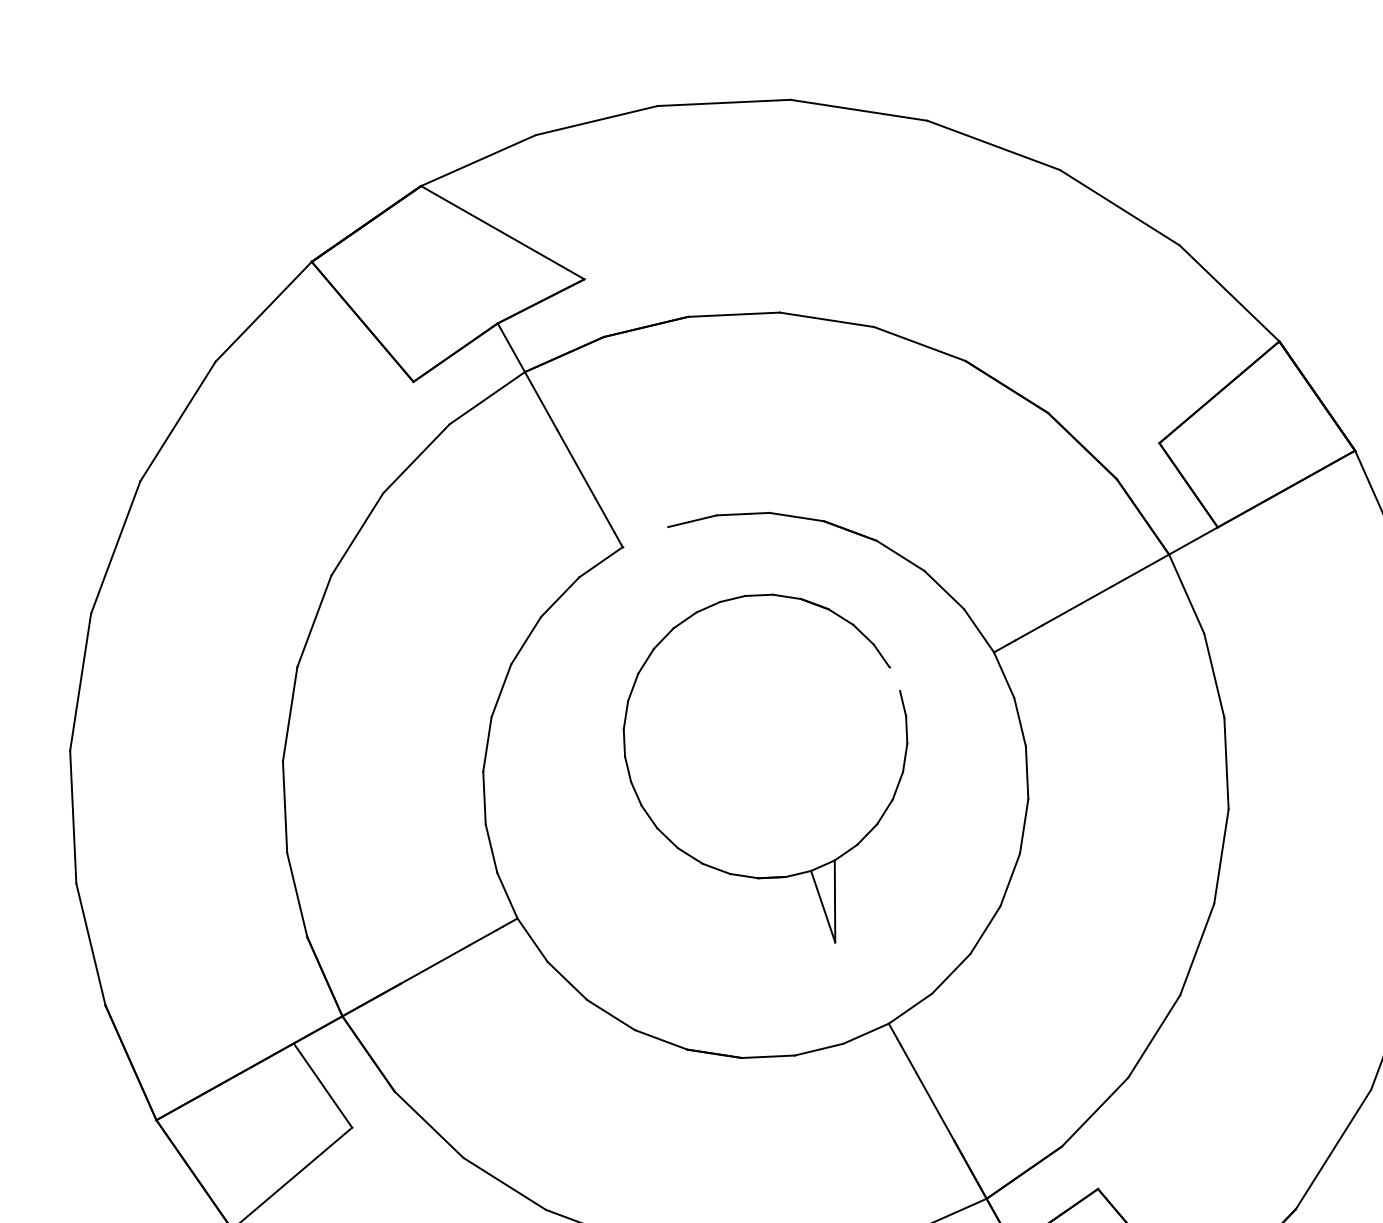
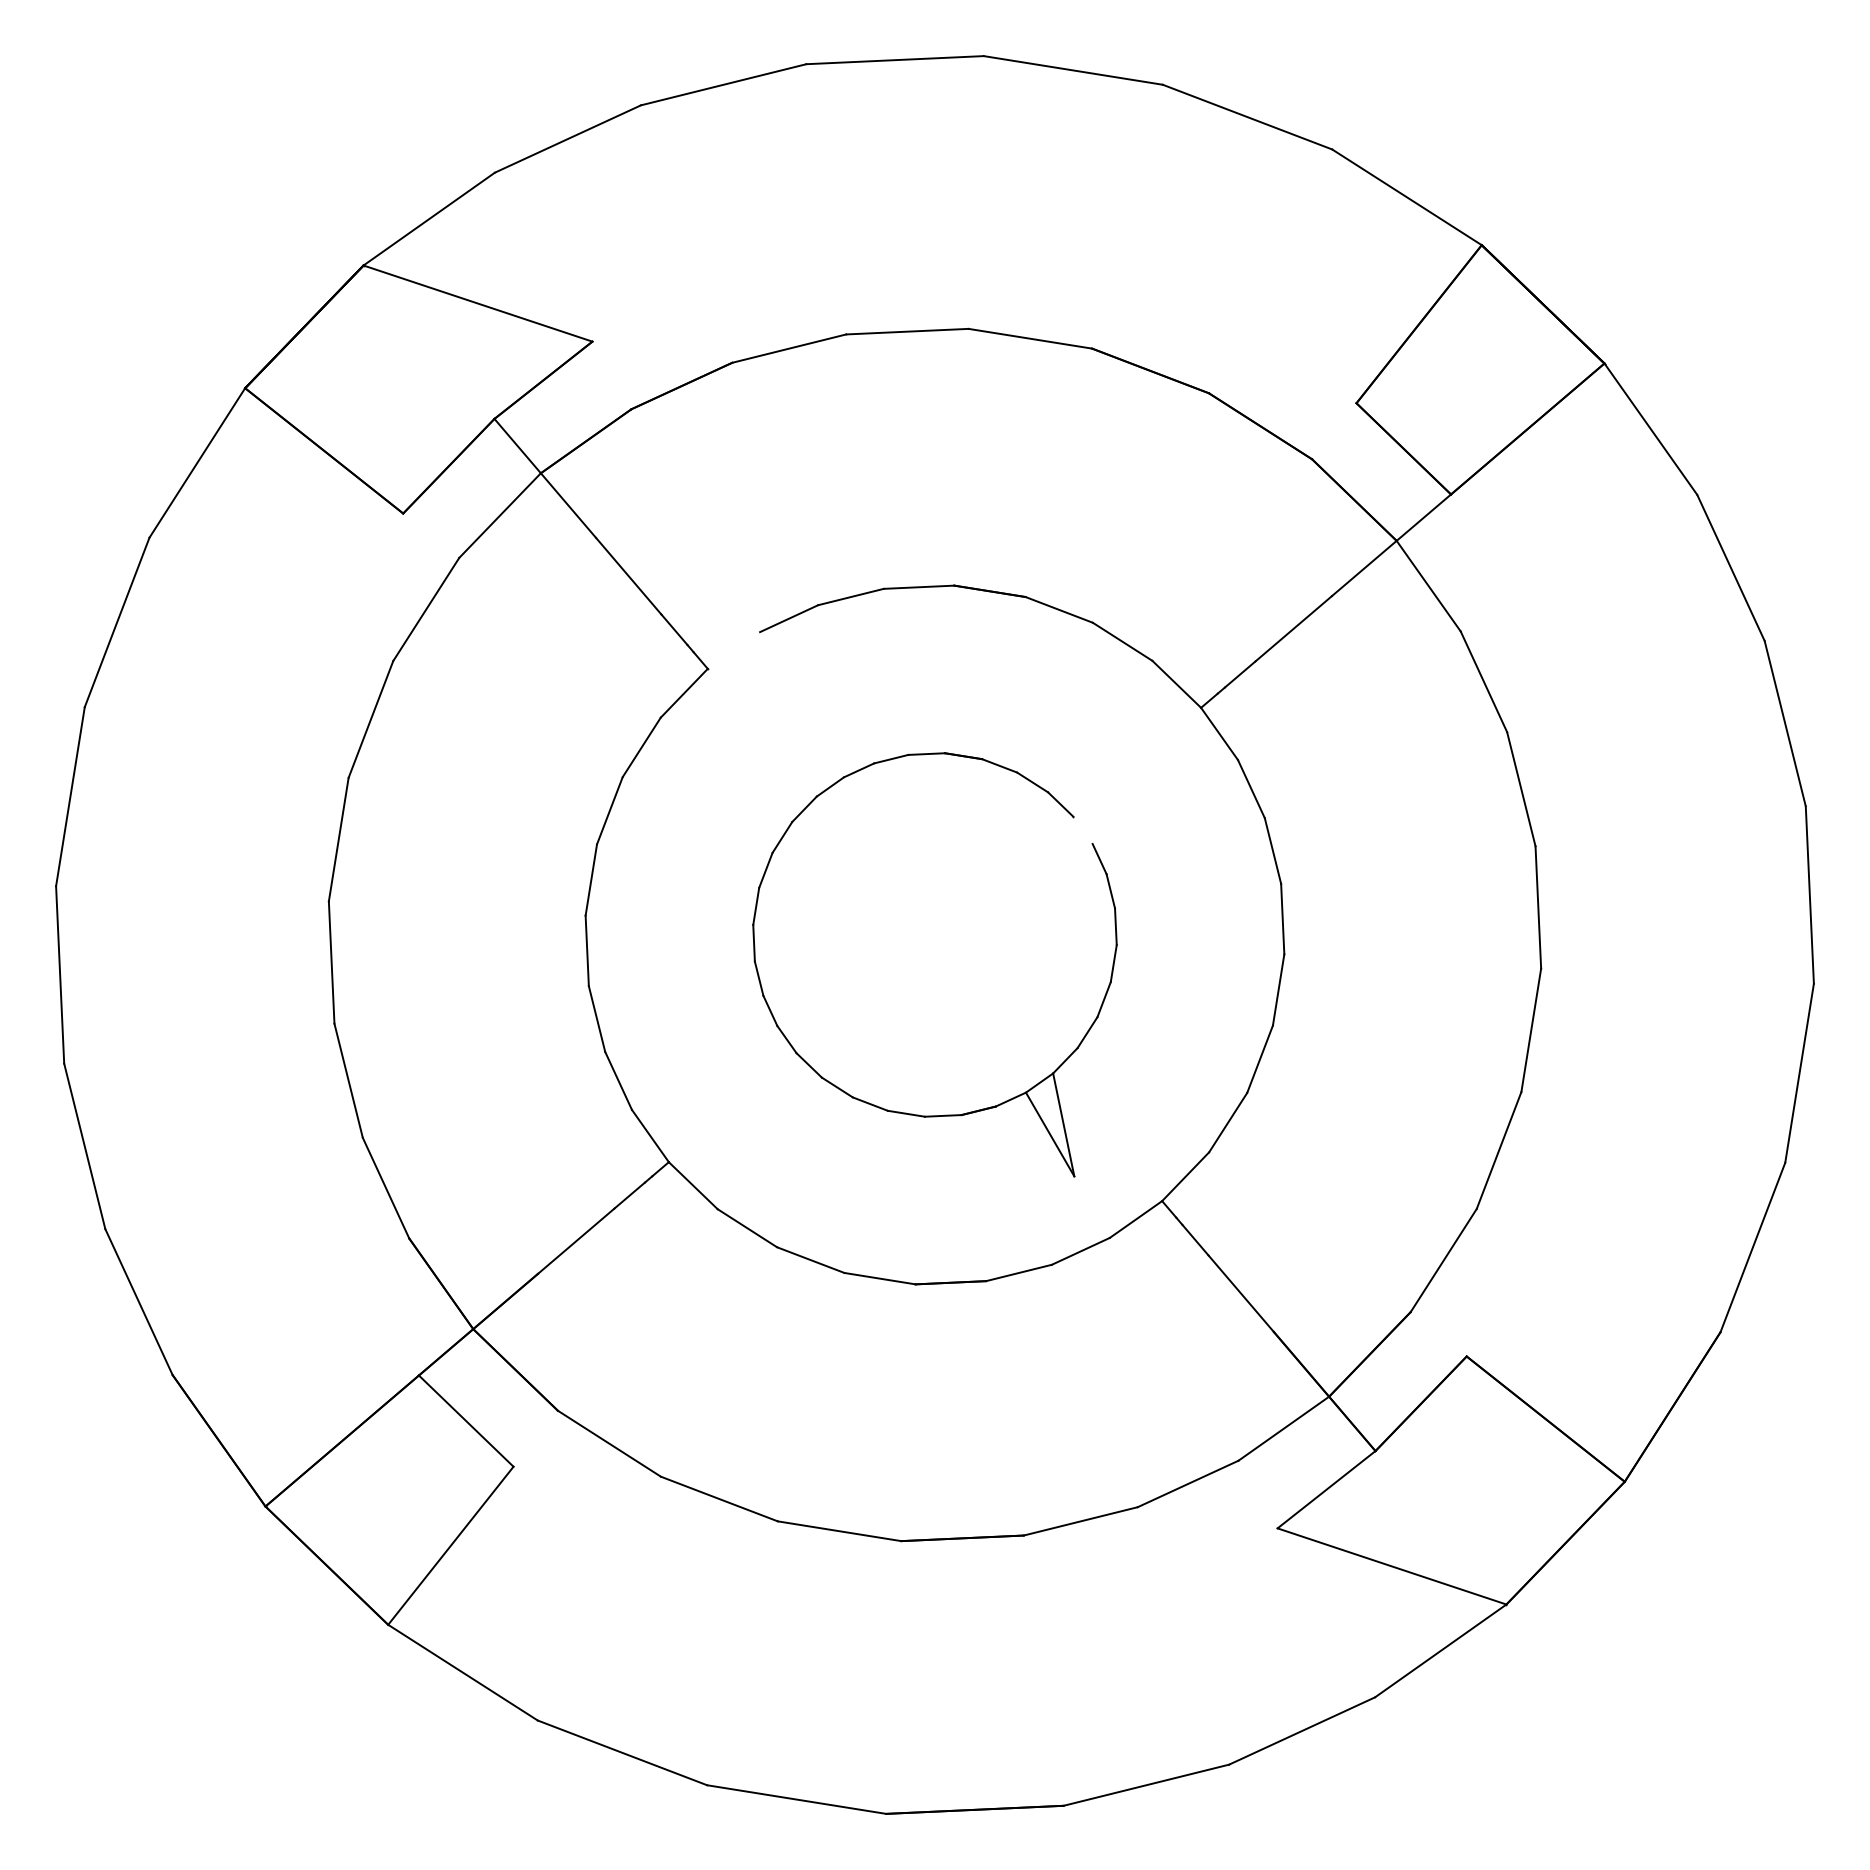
part: (745, 875) -> (944, 1114), moved

